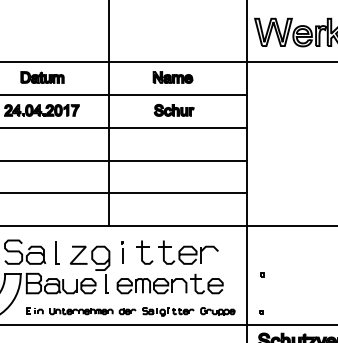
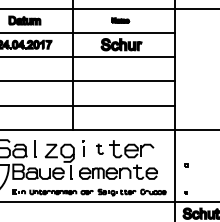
part: (172, 77) -> (120, 20), size x0.6
part: (173, 110) -> (120, 44), size x1.4
part: (144, 252) -> (99, 148), size x0.6

